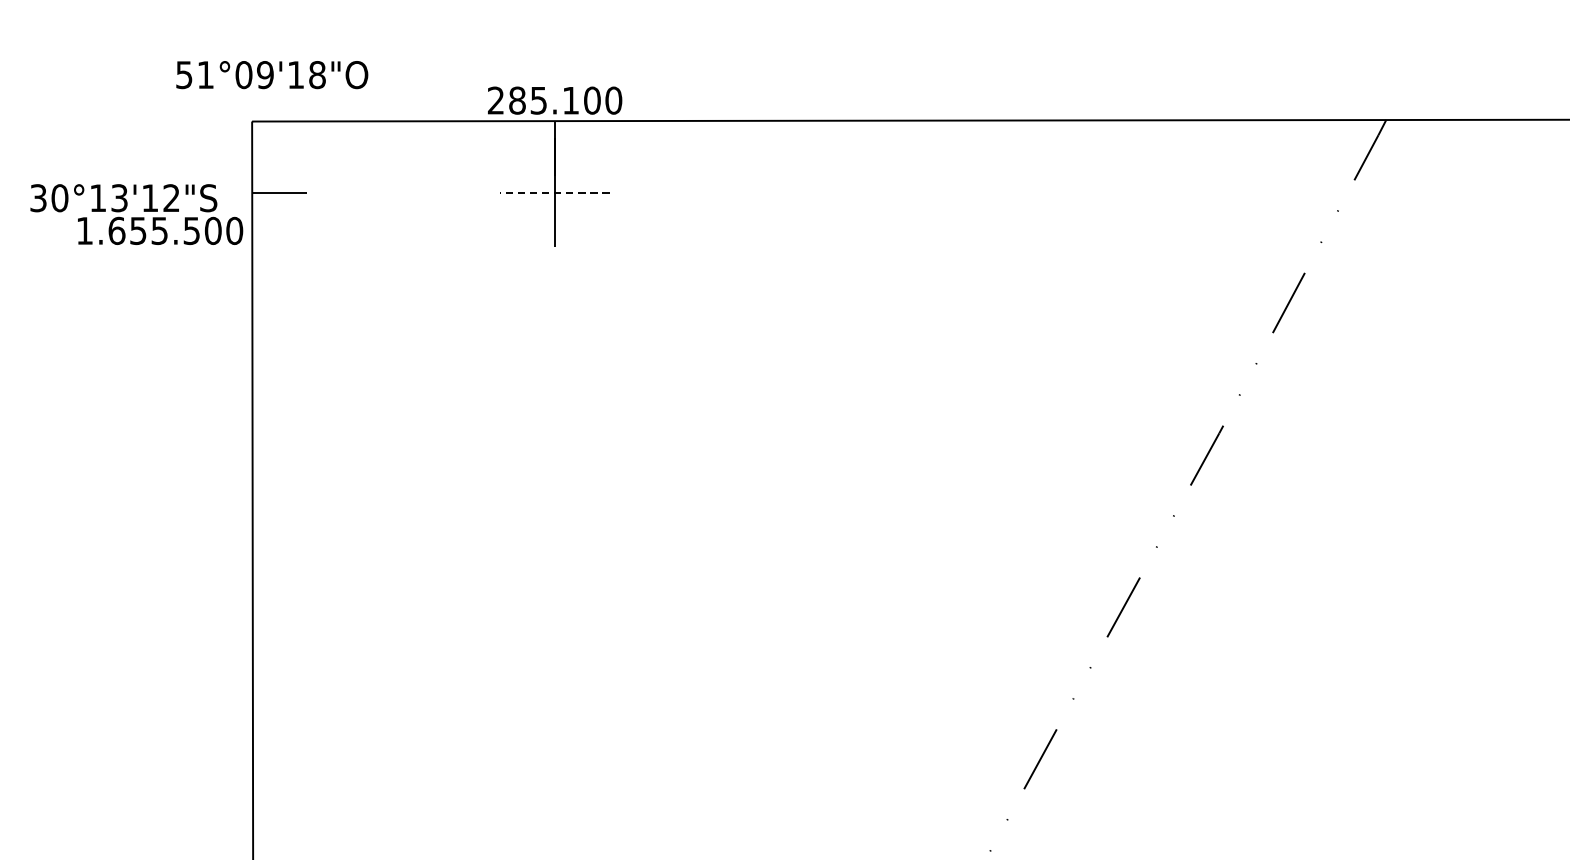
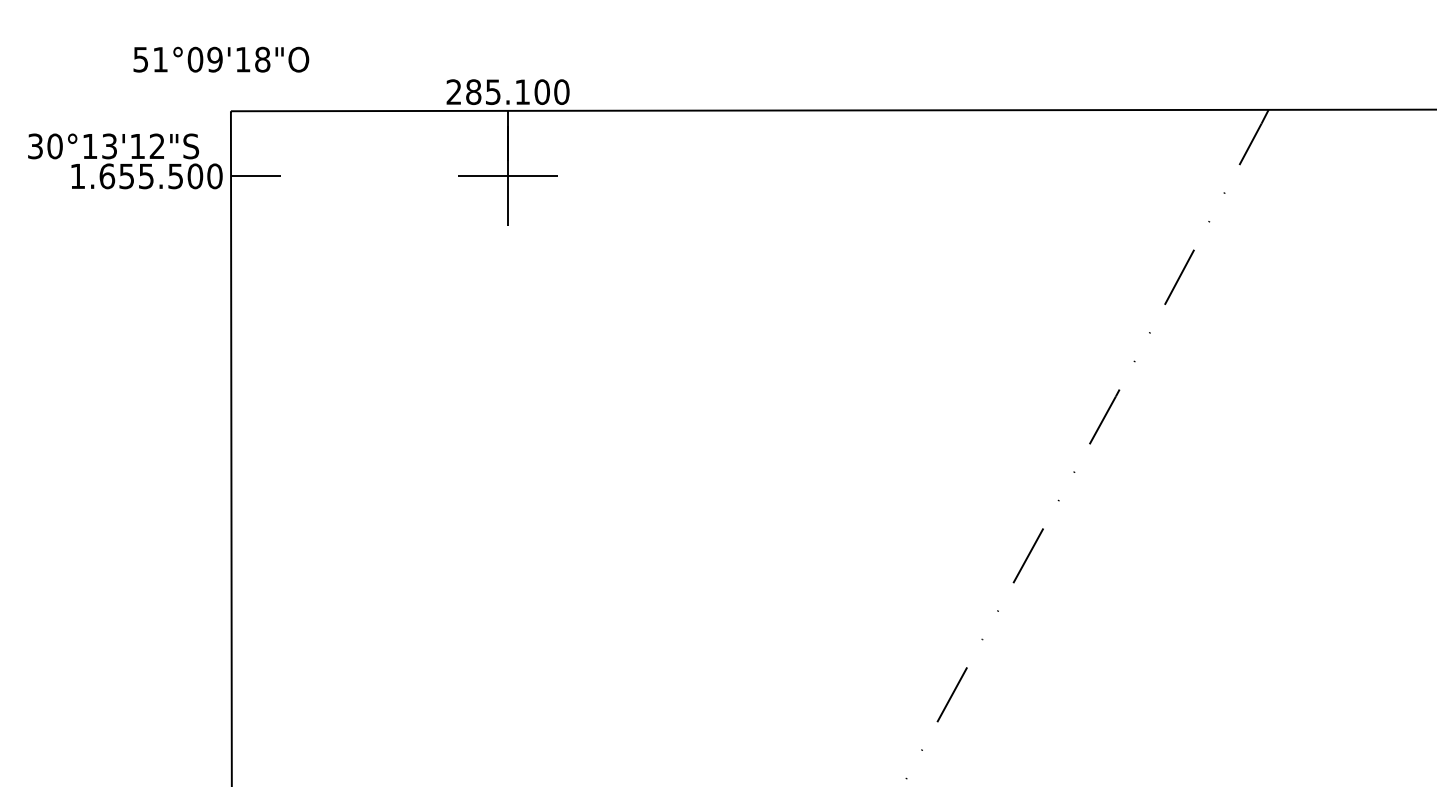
text: (272, 74) -> (221, 59), moved
line: (555, 192) -> (508, 176), dashed -> solid
text: (136, 214) -> (125, 161), moved

